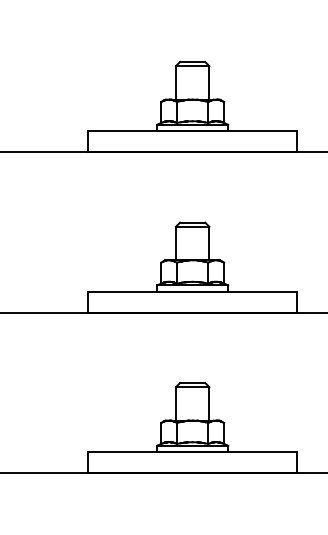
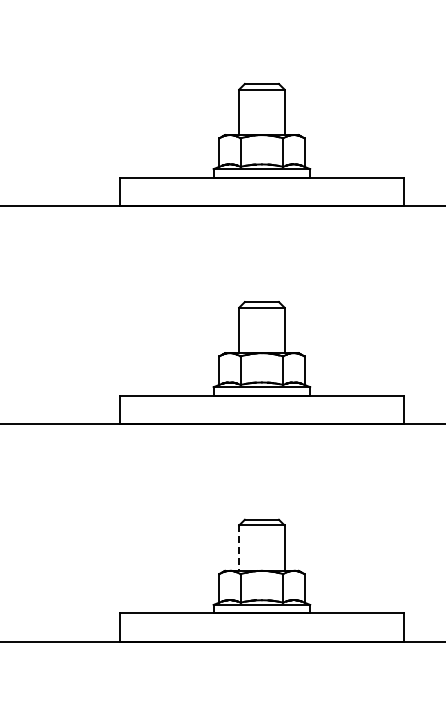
line: (176, 404) -> (239, 548), solid -> dashed

